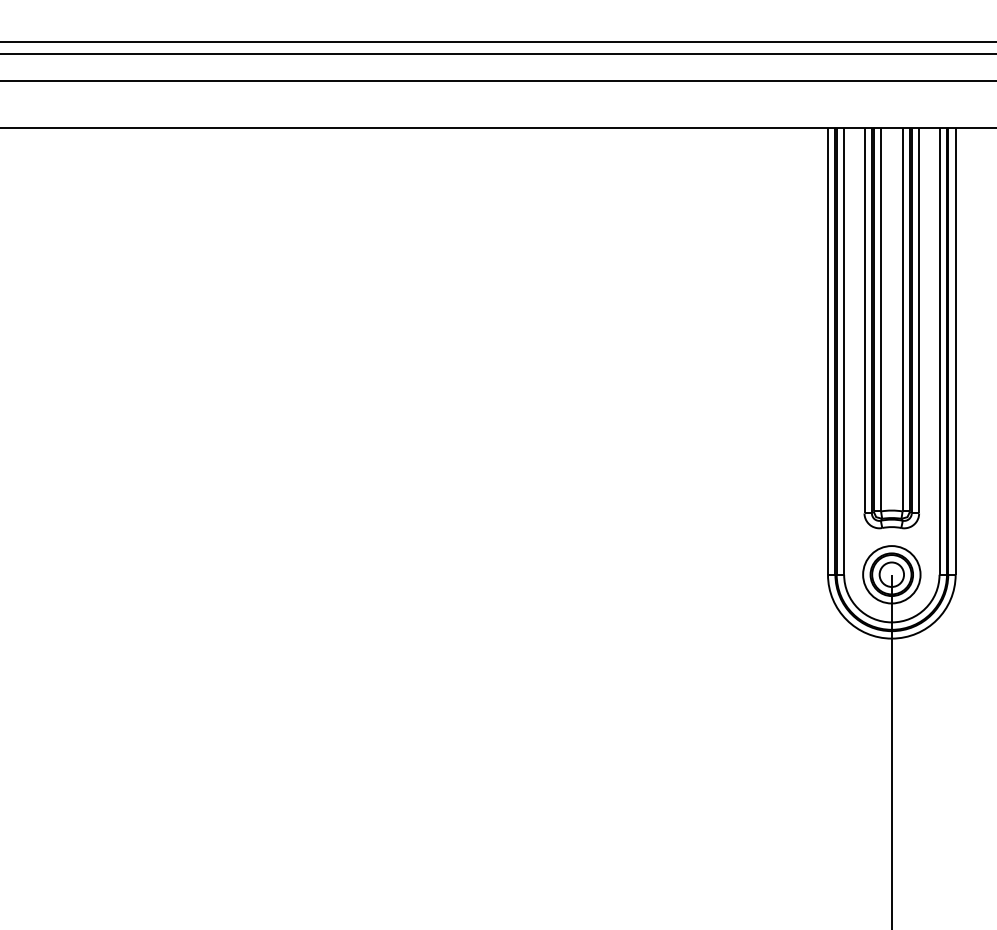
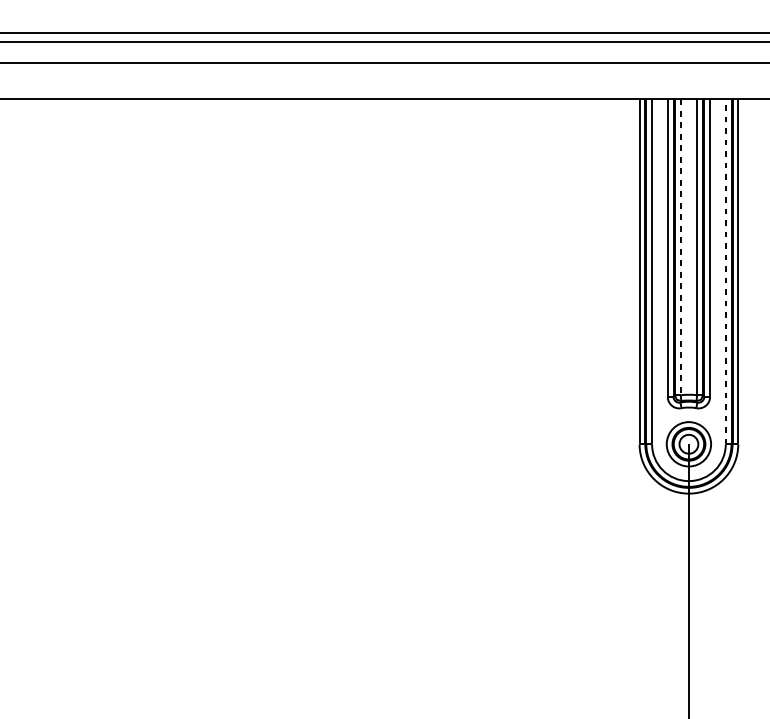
line: (881, 319) -> (680, 247), solid -> dashed
line: (939, 351) -> (725, 271), solid -> dashed

